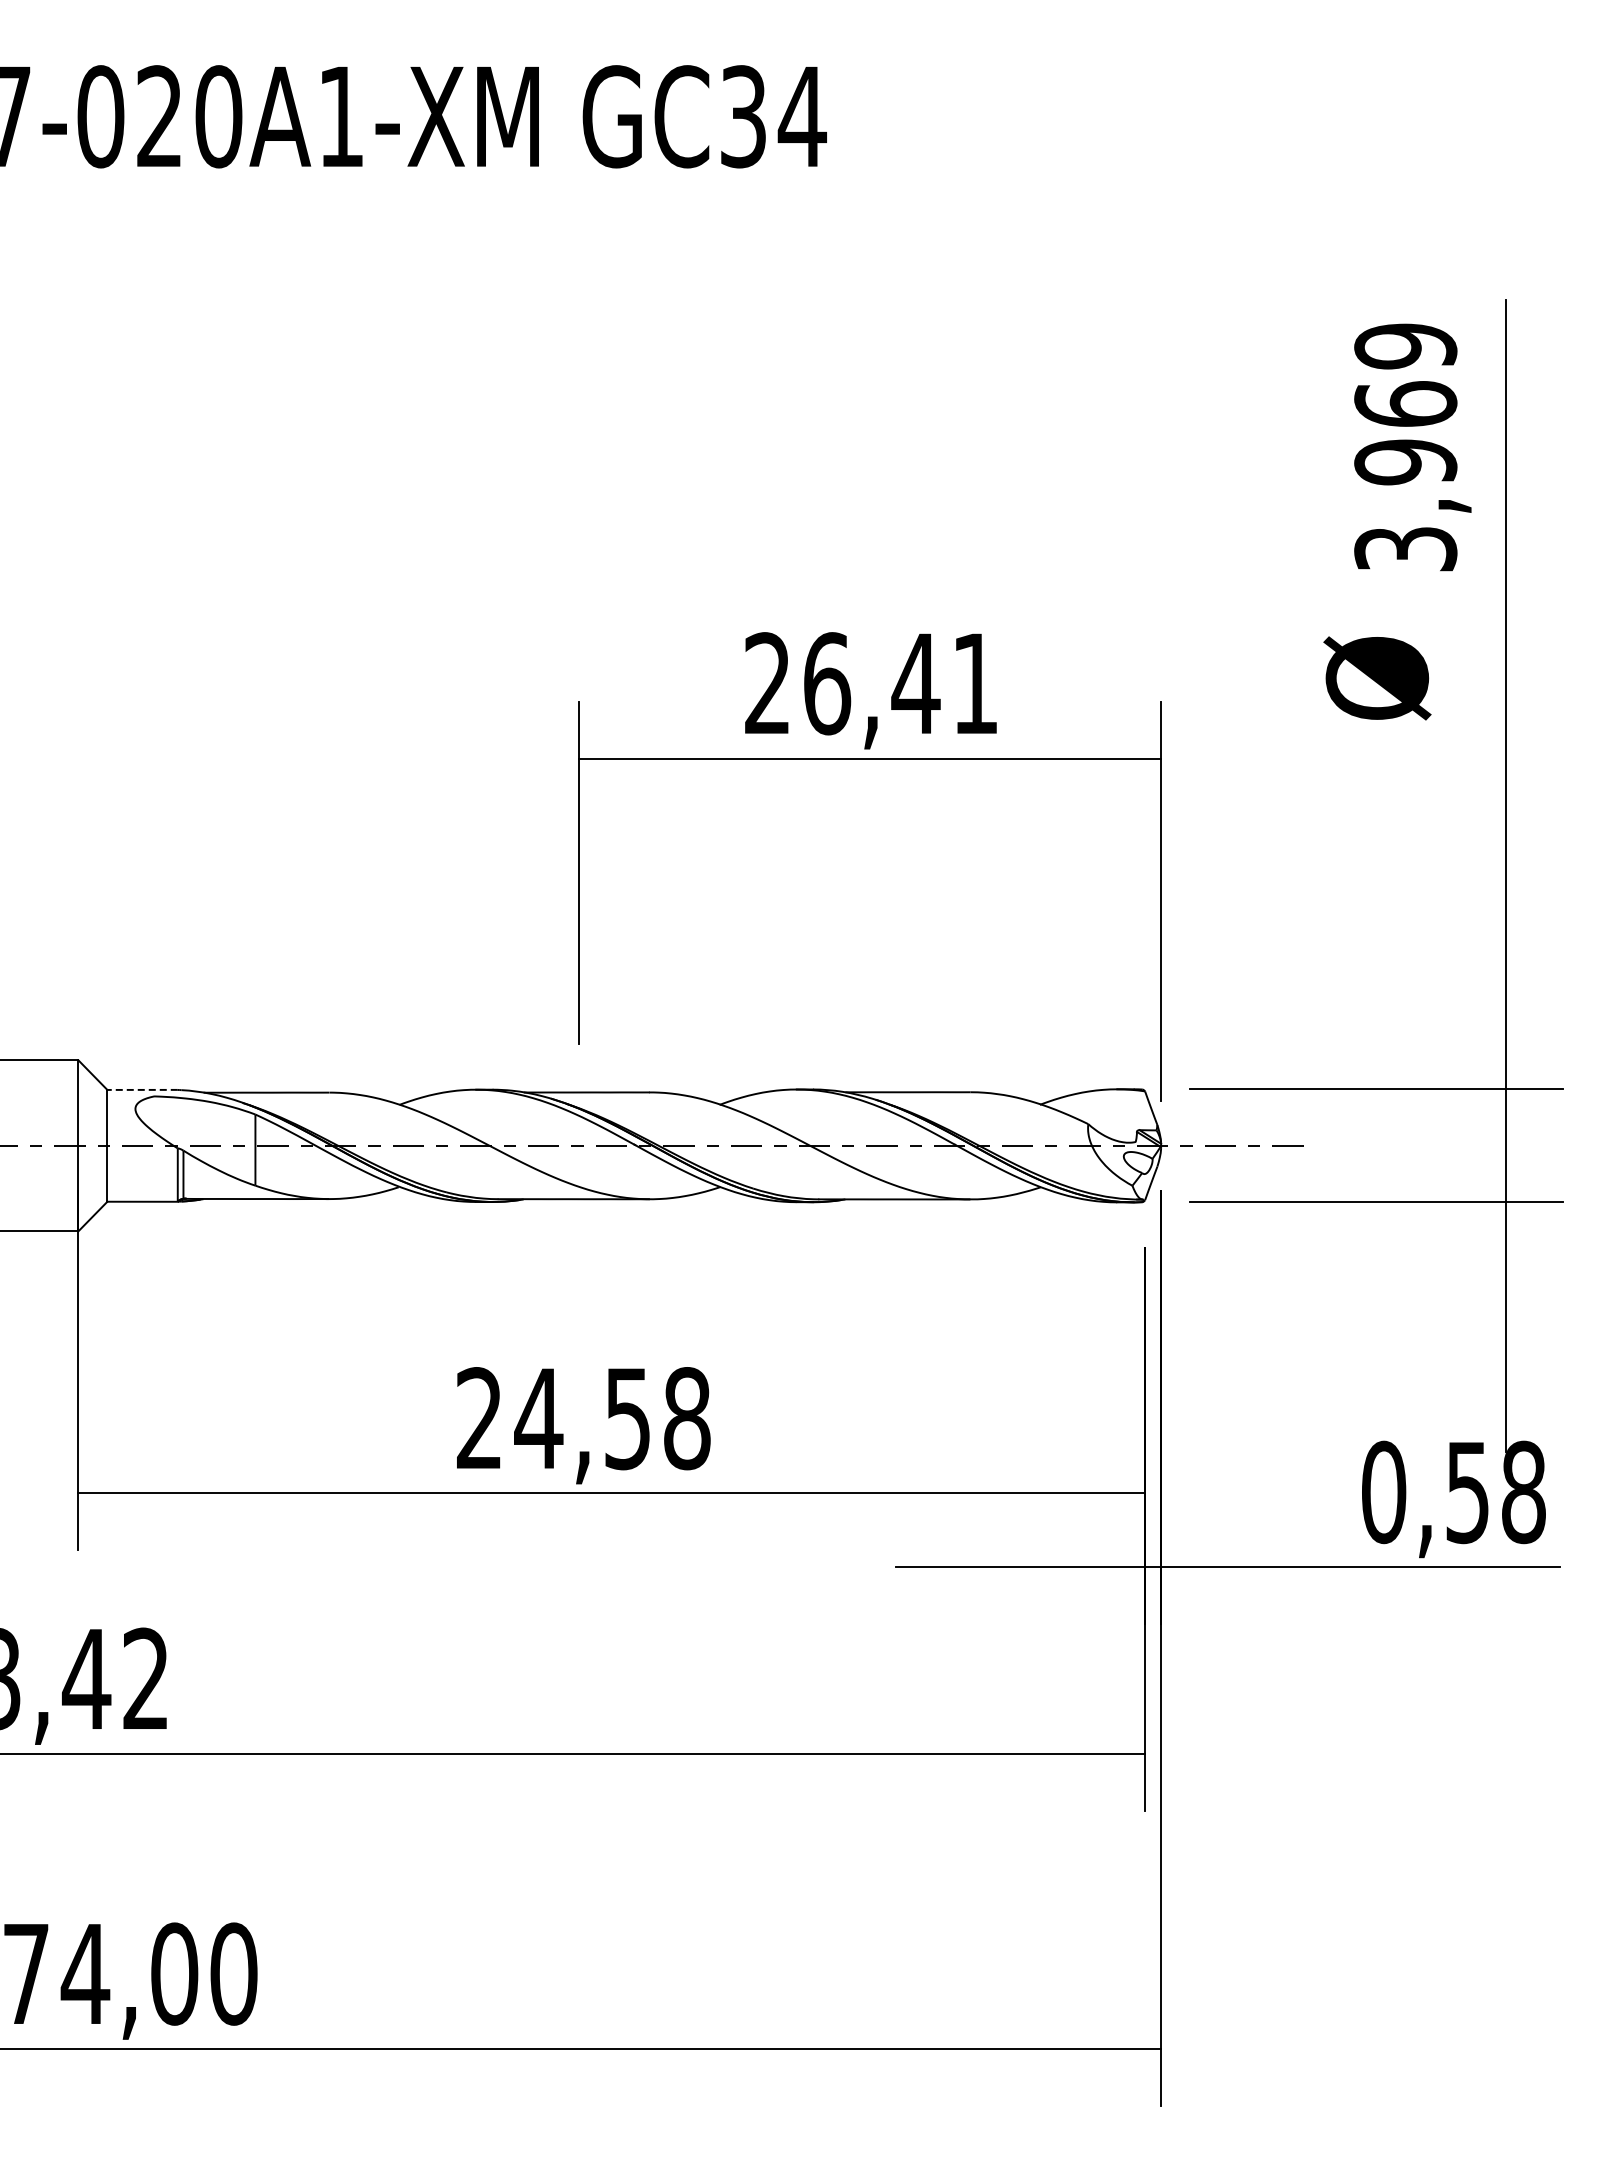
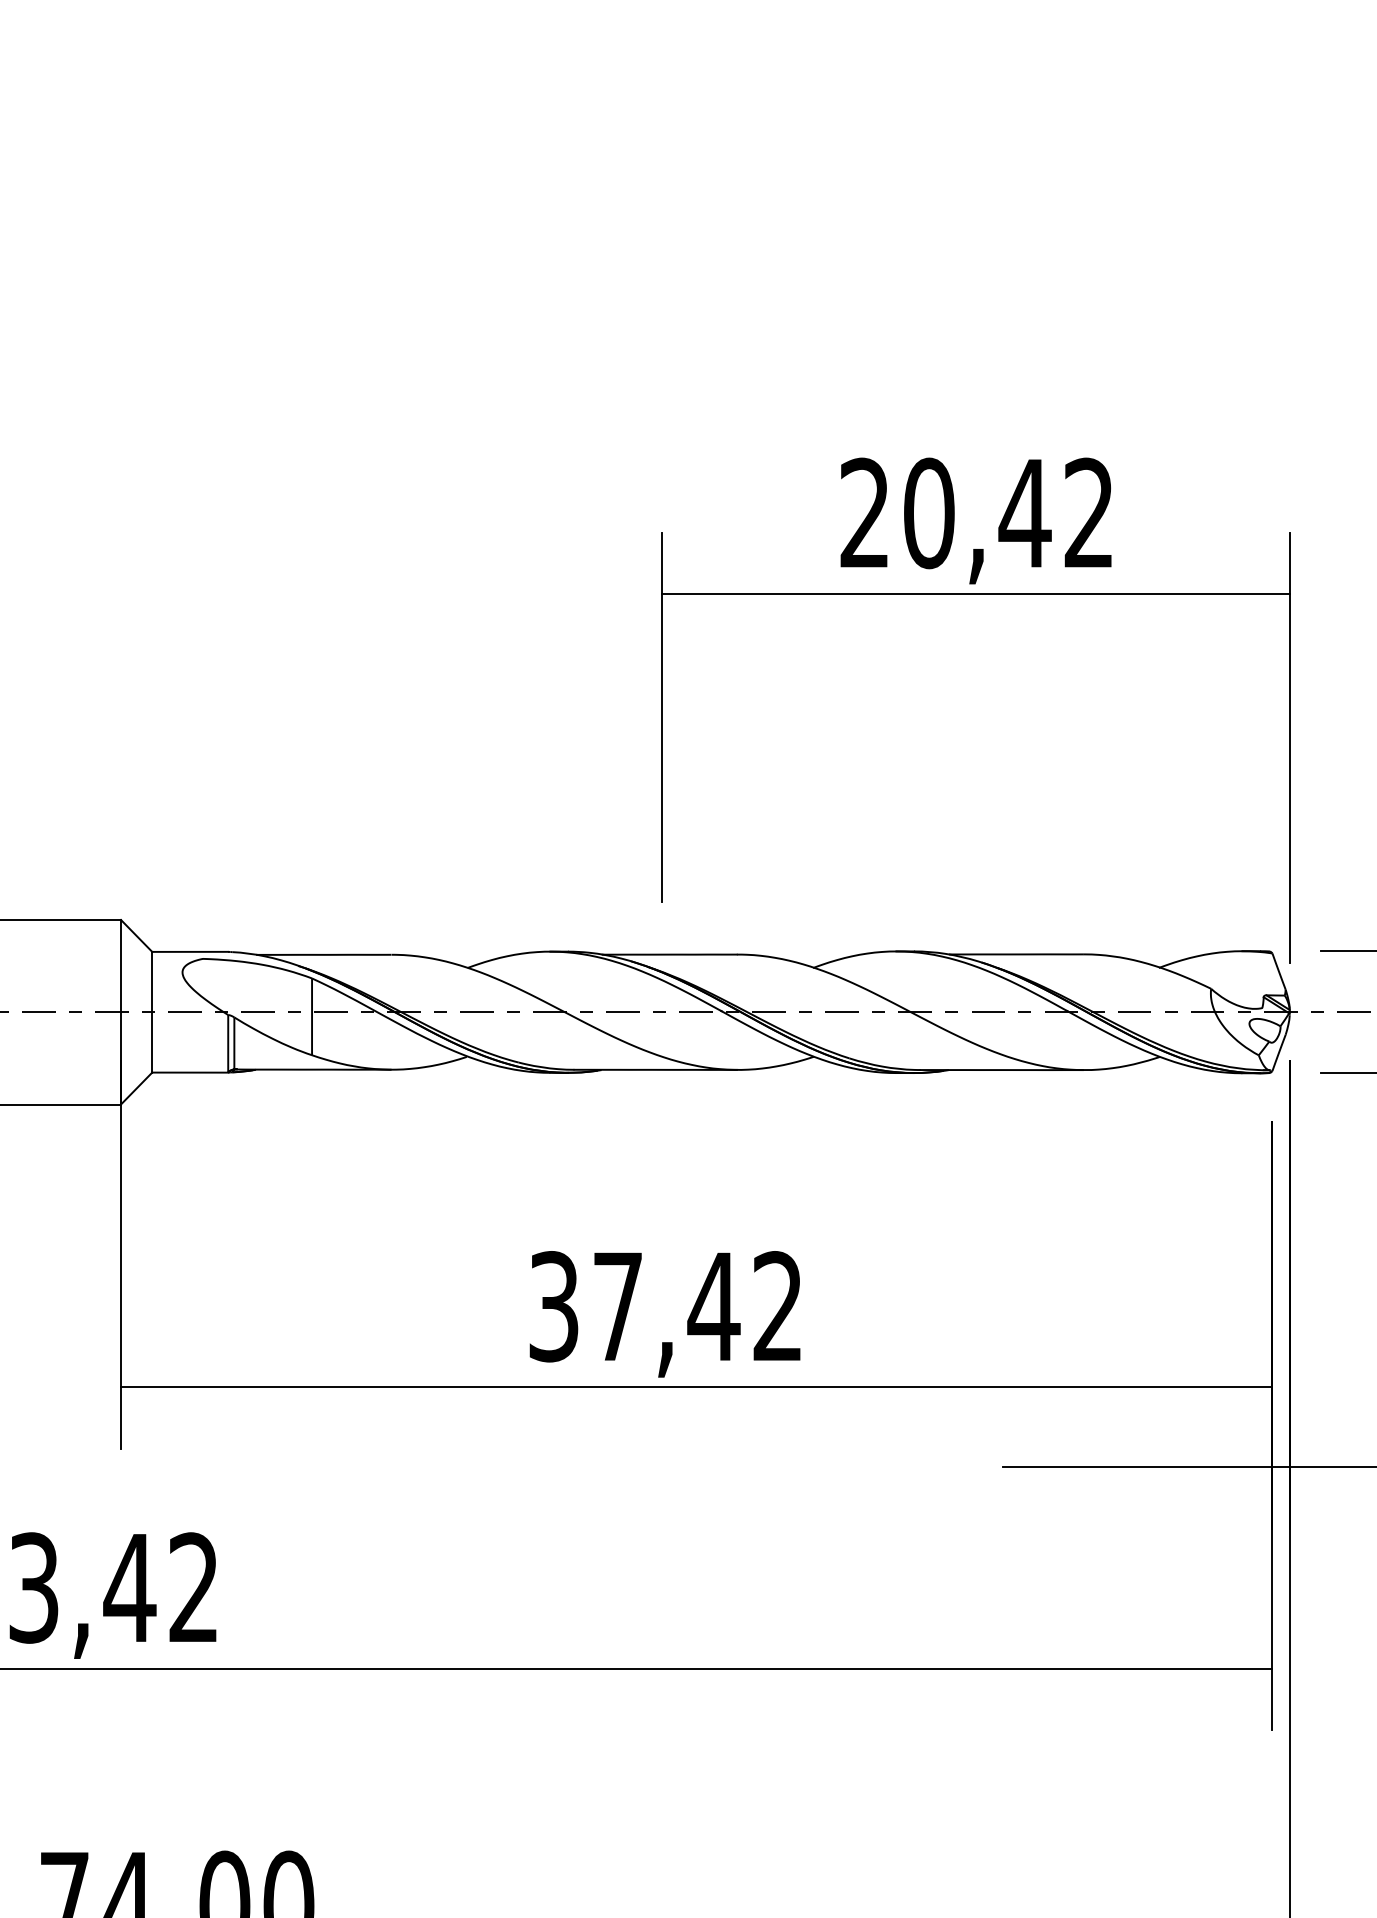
text: (899, 683) -> (1007, 513), 26,41 -> 20,42
line: (142, 1089) -> (190, 951), dashed -> solid
text: (583, 1418) -> (666, 1306), 24,58 -> 37,42

